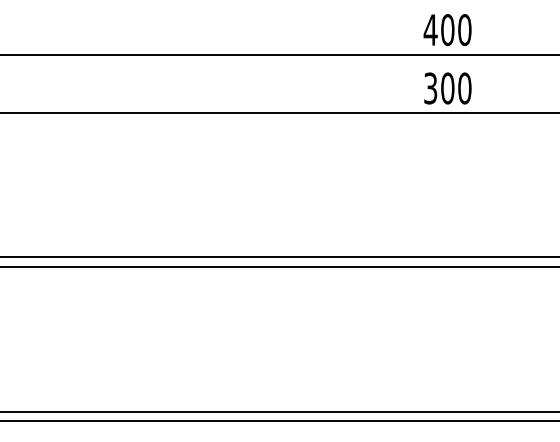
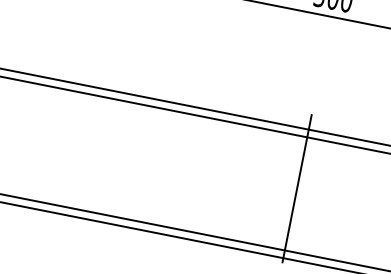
line: (449, 332) -> (297, 188), added

